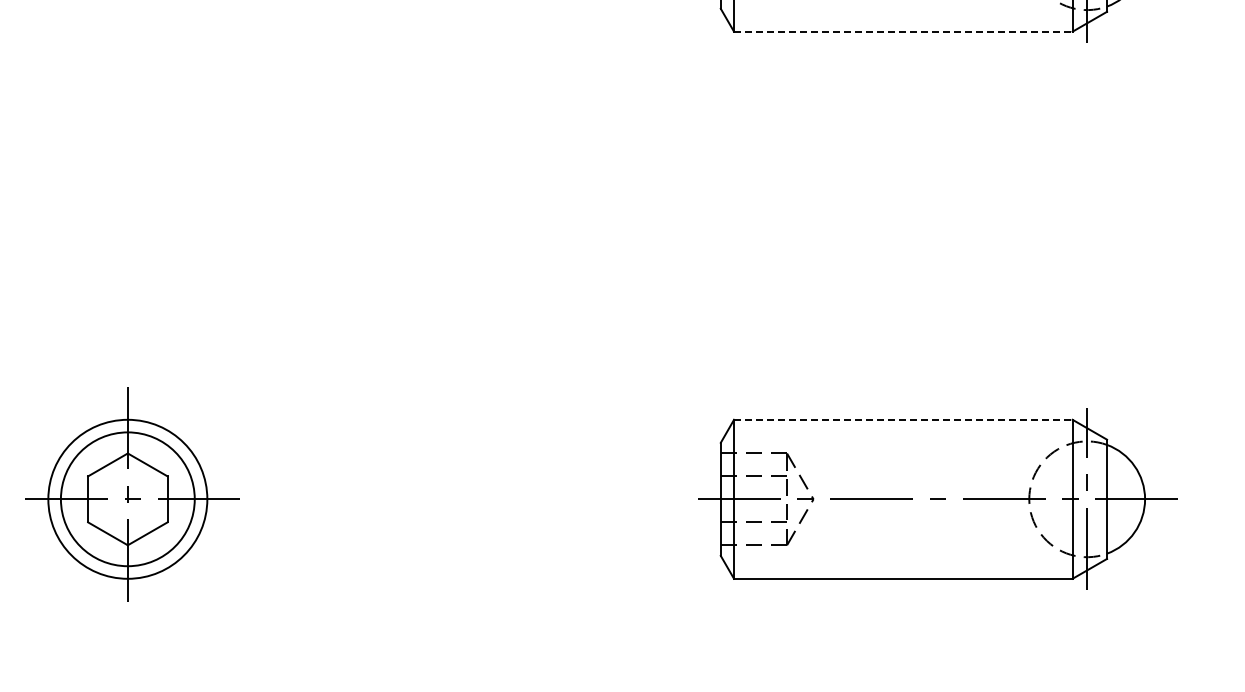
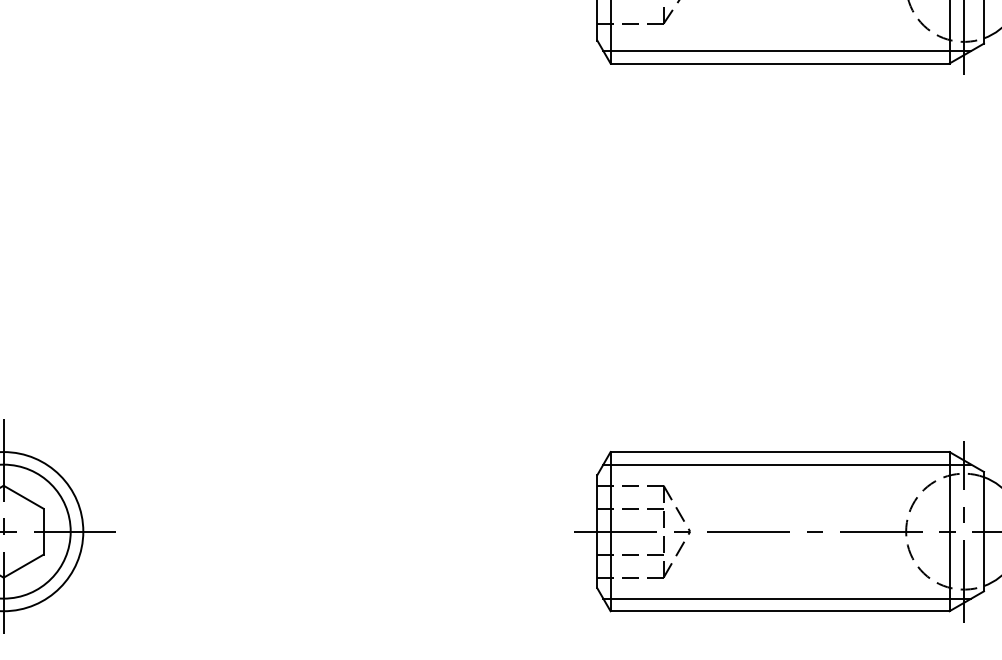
line: (910, 19) -> (787, 51), added
line: (903, 31) -> (780, 63), dashed -> solid
line: (903, 419) -> (780, 451), dashed -> solid
line: (910, 432) -> (787, 464), added
line: (910, 566) -> (787, 598), added

